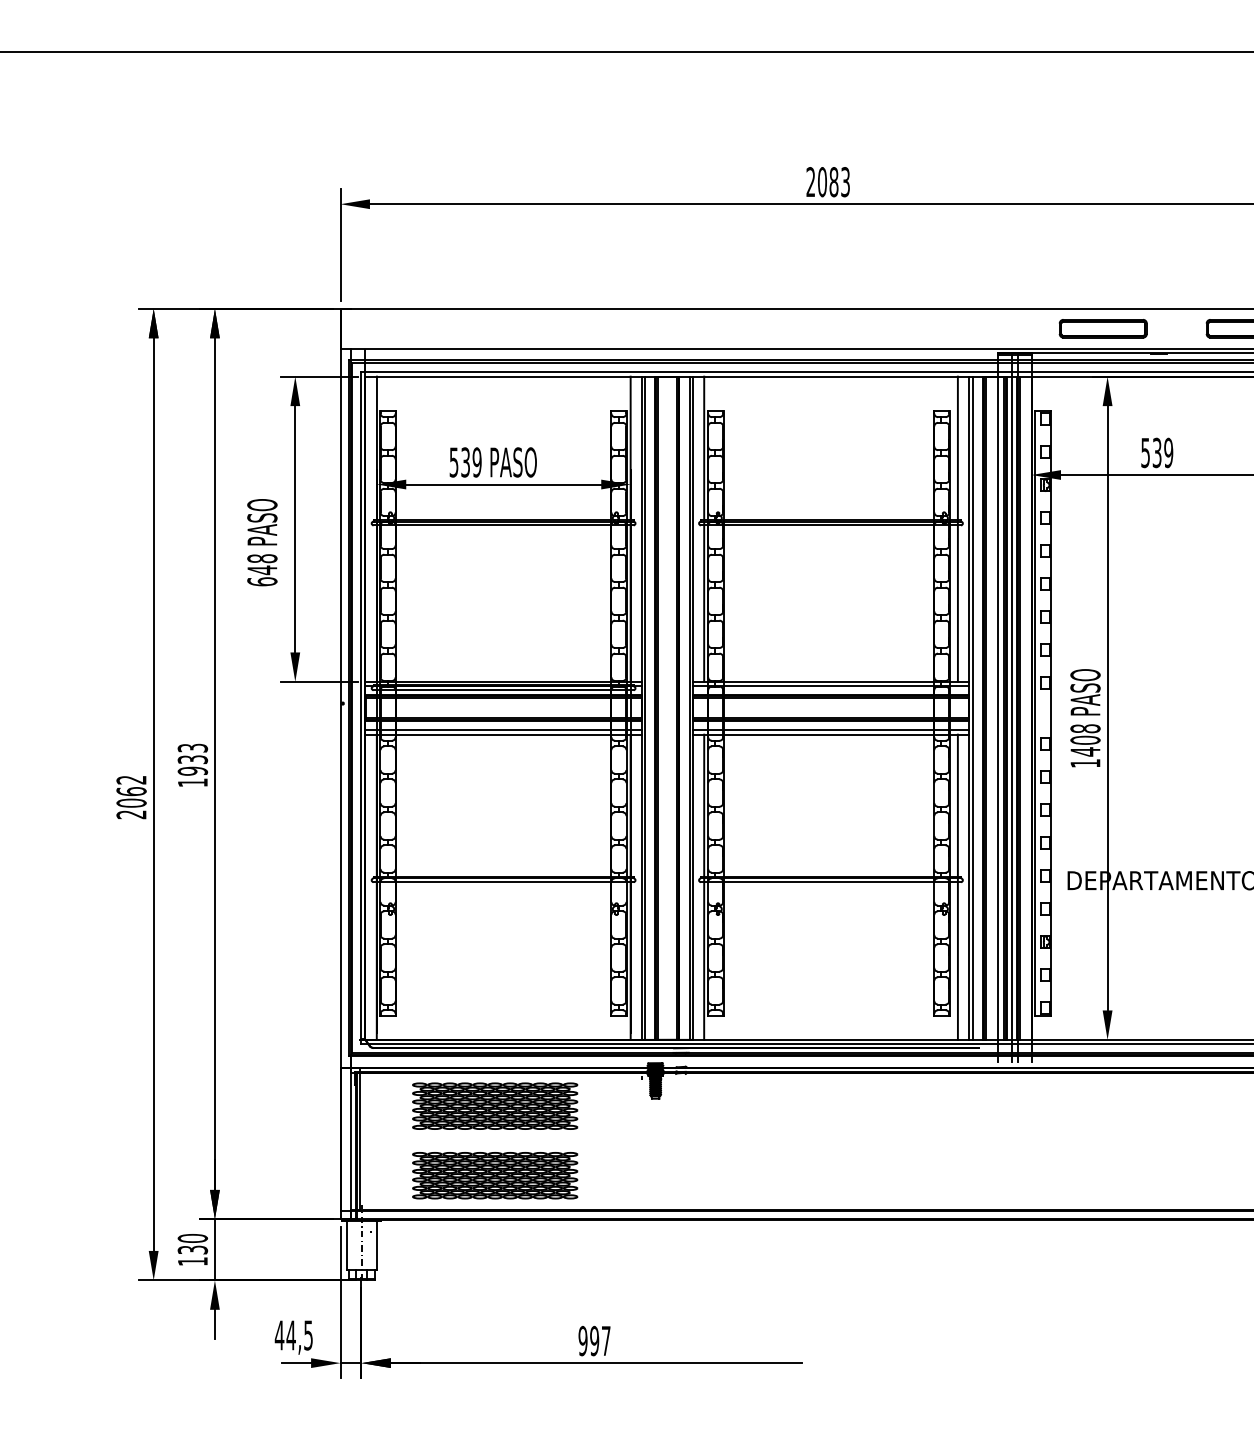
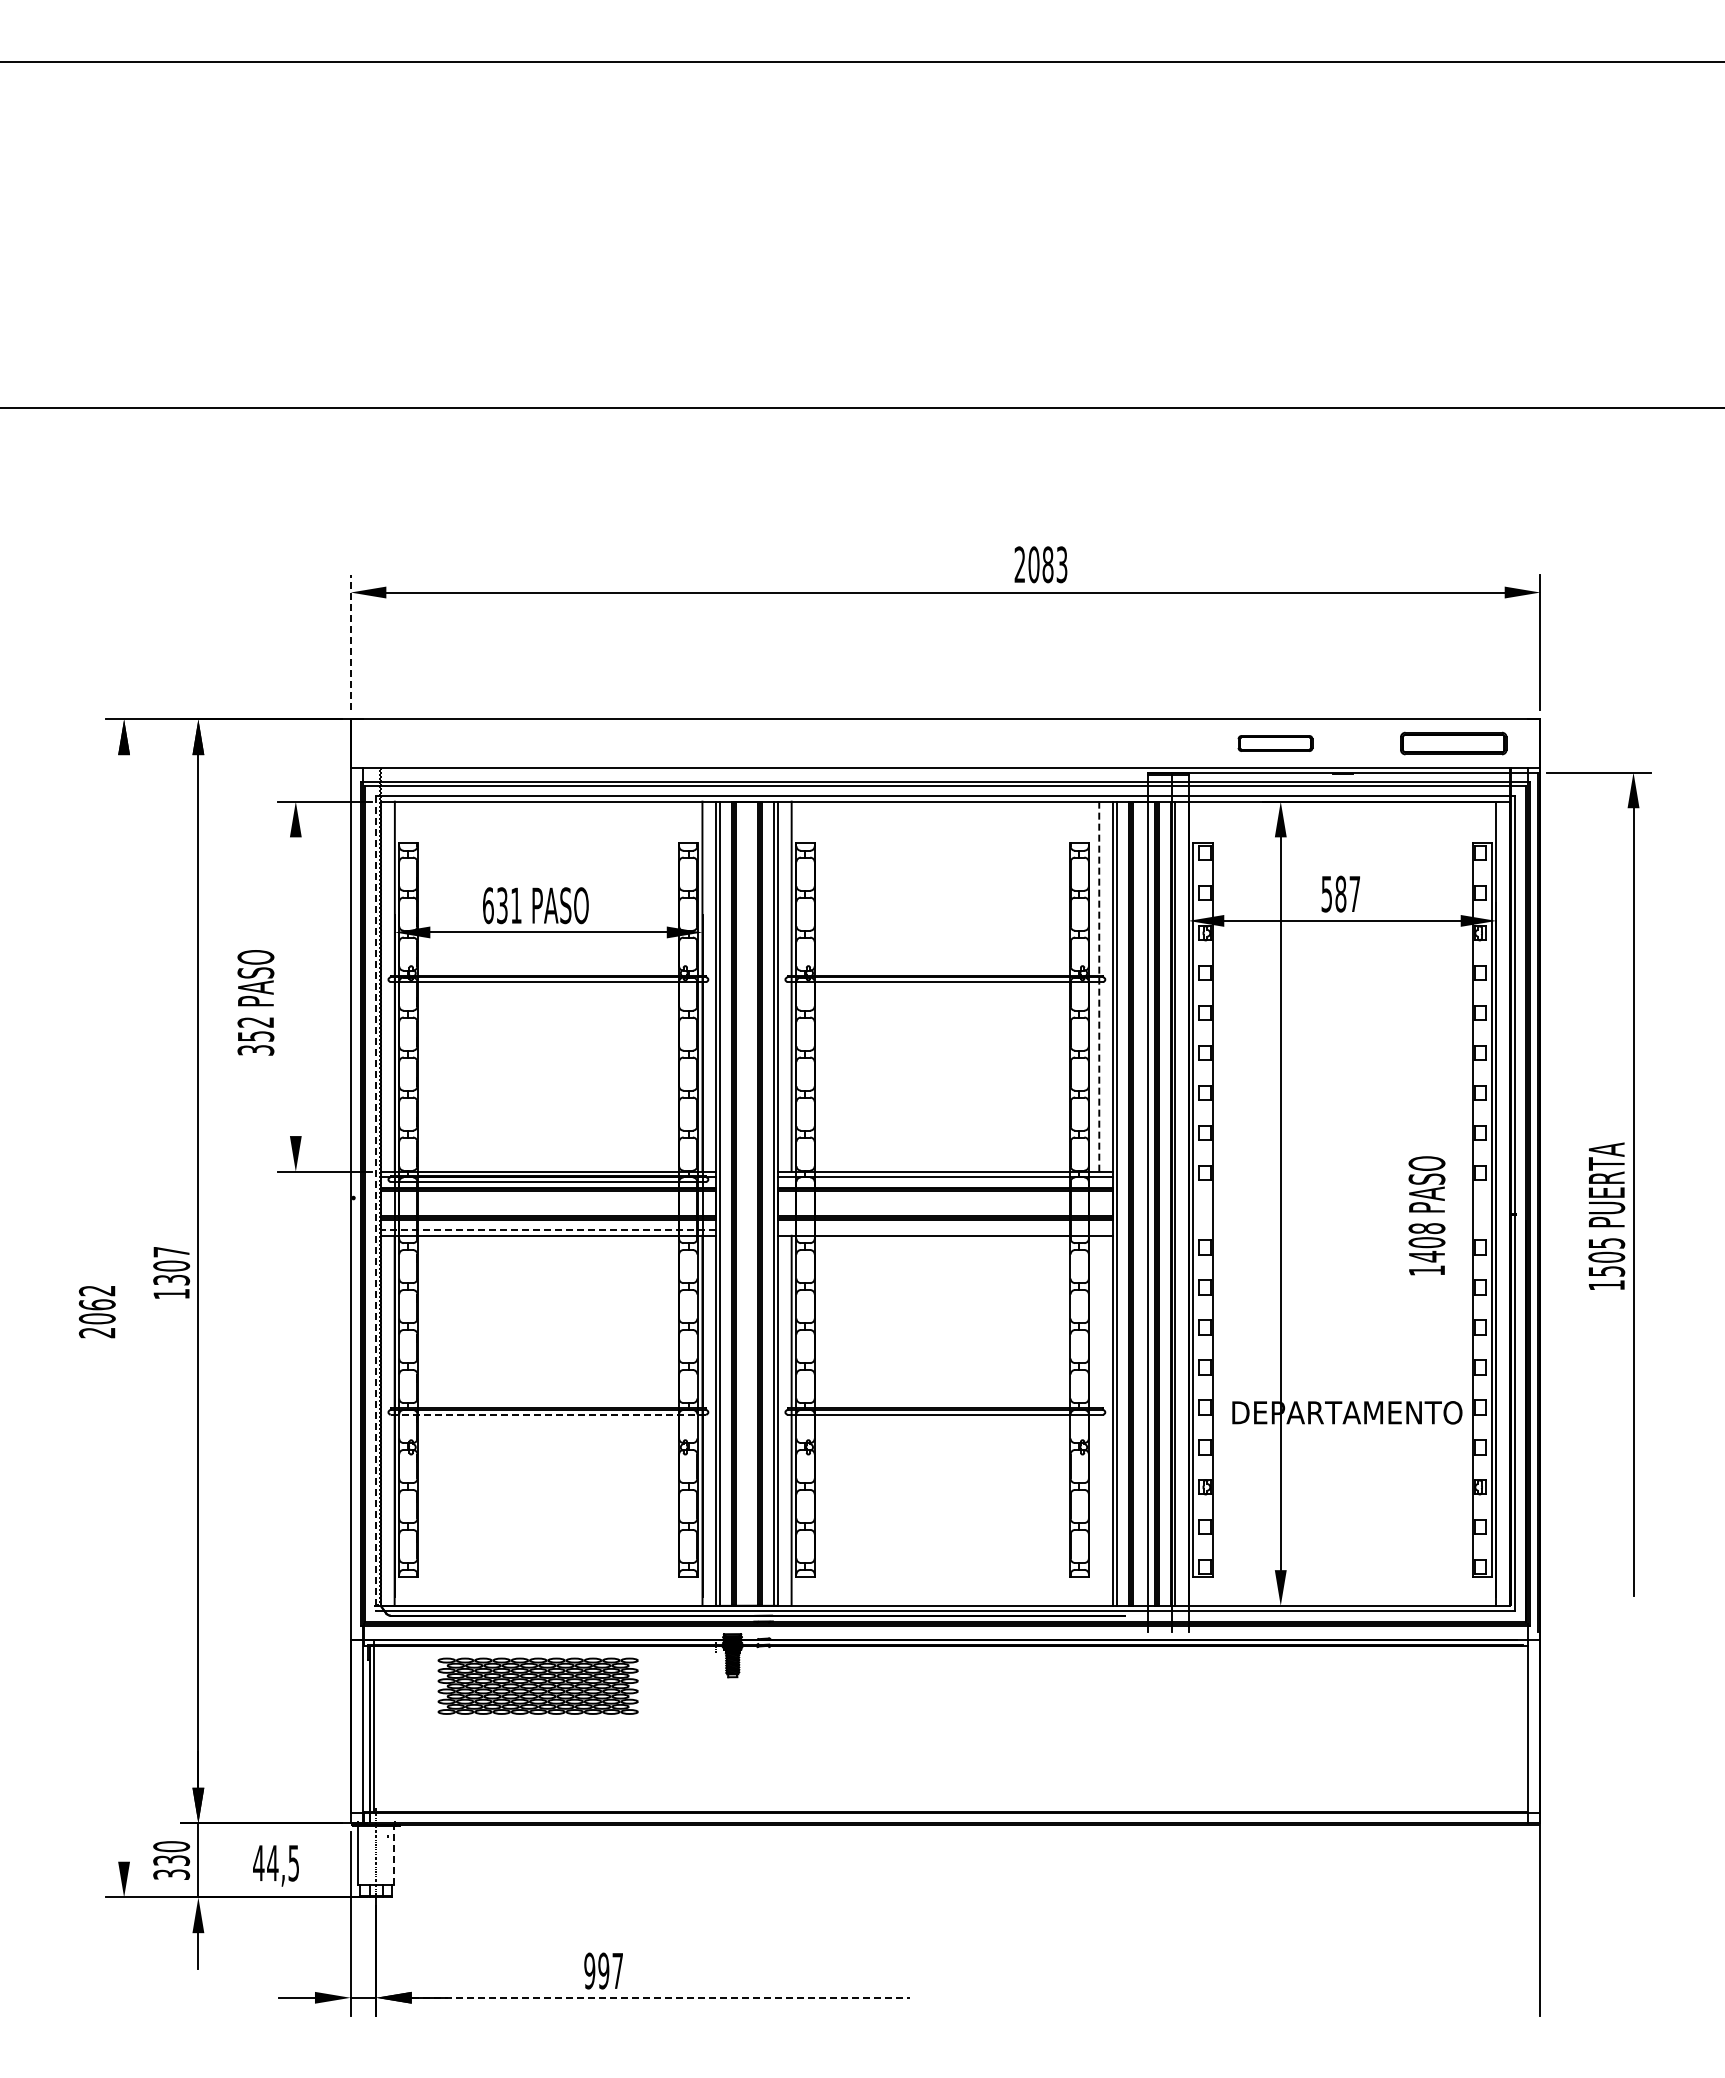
text: (827, 181) -> (1040, 564), moved
line: (340, 245) -> (350, 642), solid -> dashed
part: (1103, 328) -> (1275, 743), size x0.7
text: (1162, 452) -> (1347, 893), 539 -> 587
text: (465, 462) -> (502, 905), 539 -> 631
line: (295, 529) -> (295, 986), removed
line: (958, 529) -> (1099, 987), solid -> dashed
text: (262, 569) -> (255, 1035), 648 -> 352
line: (1012, 707) -> (1165, 1202), removed
line: (361, 708) -> (375, 1203), solid -> dashed
text: (1085, 717) -> (1426, 1215), moved
line: (503, 730) -> (548, 1230), solid -> dashed
line: (830, 730) -> (944, 1230), removed
text: (192, 759) -> (171, 1265), 1933 -> 1307
line: (154, 794) -> (124, 1308), removed
line: (503, 882) -> (548, 1414), solid -> dashed
line: (958, 887) -> (1099, 1420), removed
part: (494, 1175) -> (537, 1770), removed
line: (376, 1245) -> (394, 1855), solid -> dashed
text: (192, 1261) -> (171, 1874), 130 -> 330
text: (293, 1337) -> (275, 1865), moved
text: (594, 1340) -> (603, 1970), moved
line: (596, 1362) -> (661, 1997), solid -> dashed

